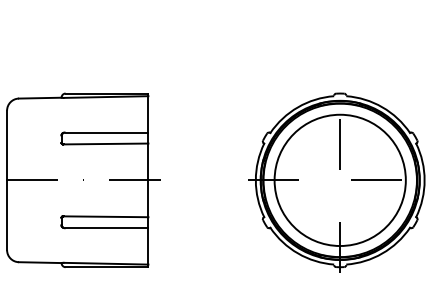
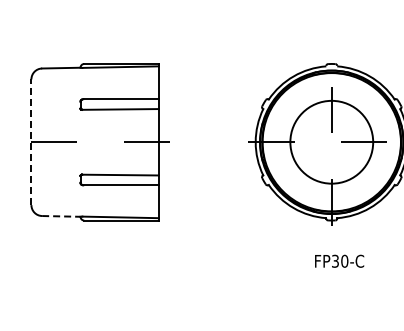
line: (7, 180) -> (31, 142), solid -> dashed
circle: (339, 180) -> (331, 142), size x0.7
line: (40, 262) -> (61, 216), solid -> dashed

